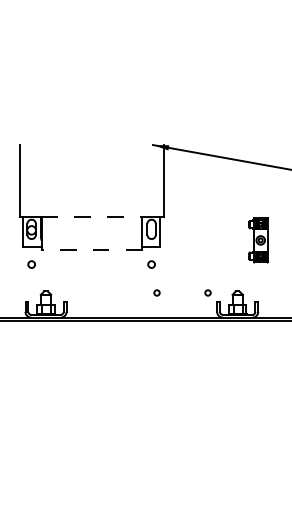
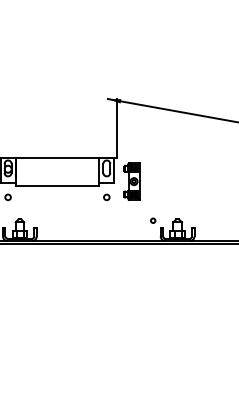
line: (92, 216) -> (58, 157), dashed -> solid
part: (258, 240) -> (132, 181), moved
line: (91, 250) -> (57, 185), dashed -> solid
circle: (156, 292) -> (110, 220), removed

